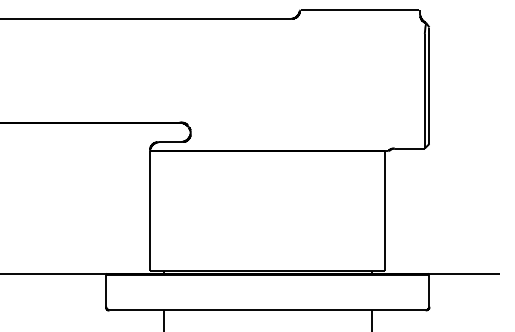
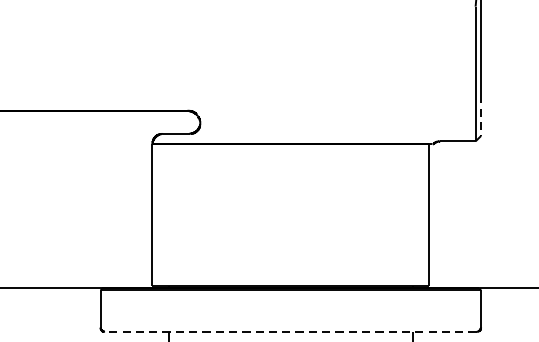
line: (429, 127) -> (481, 116), solid -> dashed
line: (267, 310) -> (290, 331), solid -> dashed

